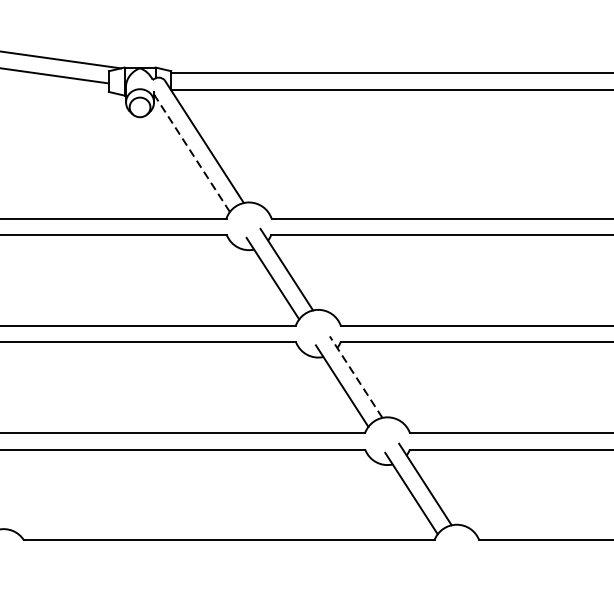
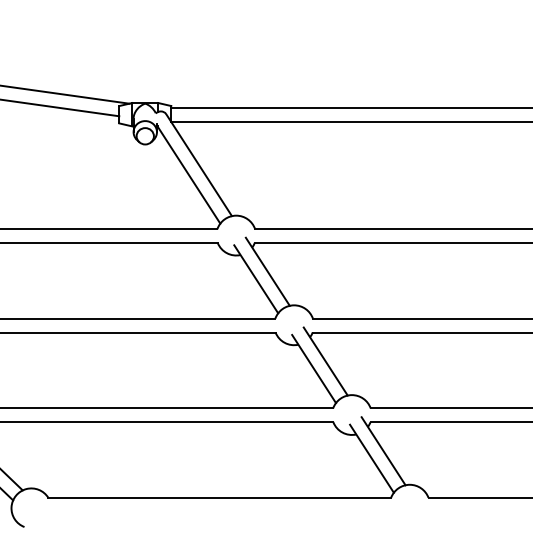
line: (191, 153) -> (188, 174), dashed -> solid
line: (355, 377) -> (325, 361), dashed -> solid

